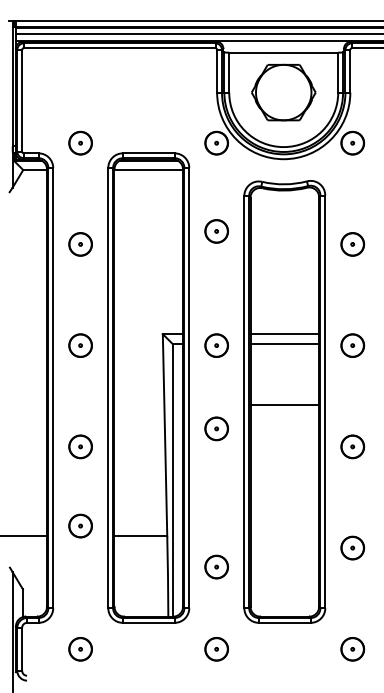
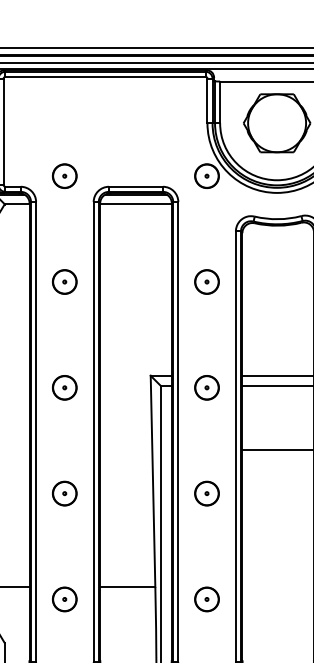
part: (216, 231) -> (206, 282), moved
part: (216, 428) -> (206, 493), moved
part: (80, 525) -> (64, 598), moved
part: (216, 566) -> (206, 598), moved

